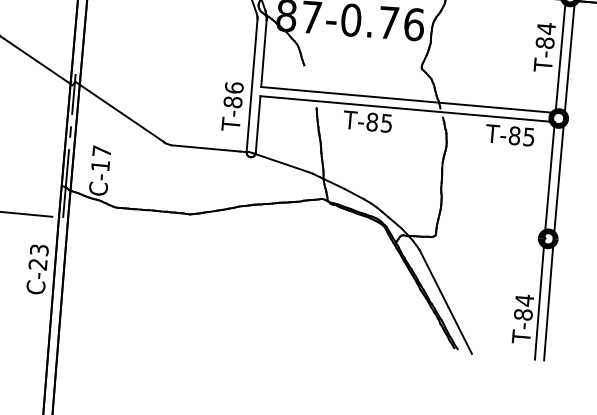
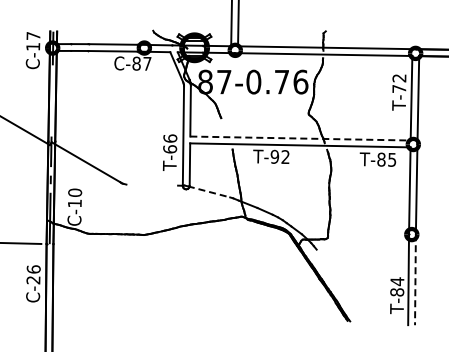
text: (545, 35) -> (399, 83), T-84 -> T-72
line: (408, 99) -> (300, 138), solid -> dashed
text: (232, 102) -> (169, 149), T-86 -> T-66
text: (378, 123) -> (279, 157), T-85 -> T-92
line: (206, 147) -> (152, 184), removed
text: (102, 151) -> (75, 192), C-17 -> C-10
line: (281, 162) -> (209, 191), solid -> dashed
text: (39, 250) -> (33, 269), C-23 -> C-26
line: (548, 300) -> (415, 280), solid -> dashed
line: (445, 301) -> (338, 286), removed

